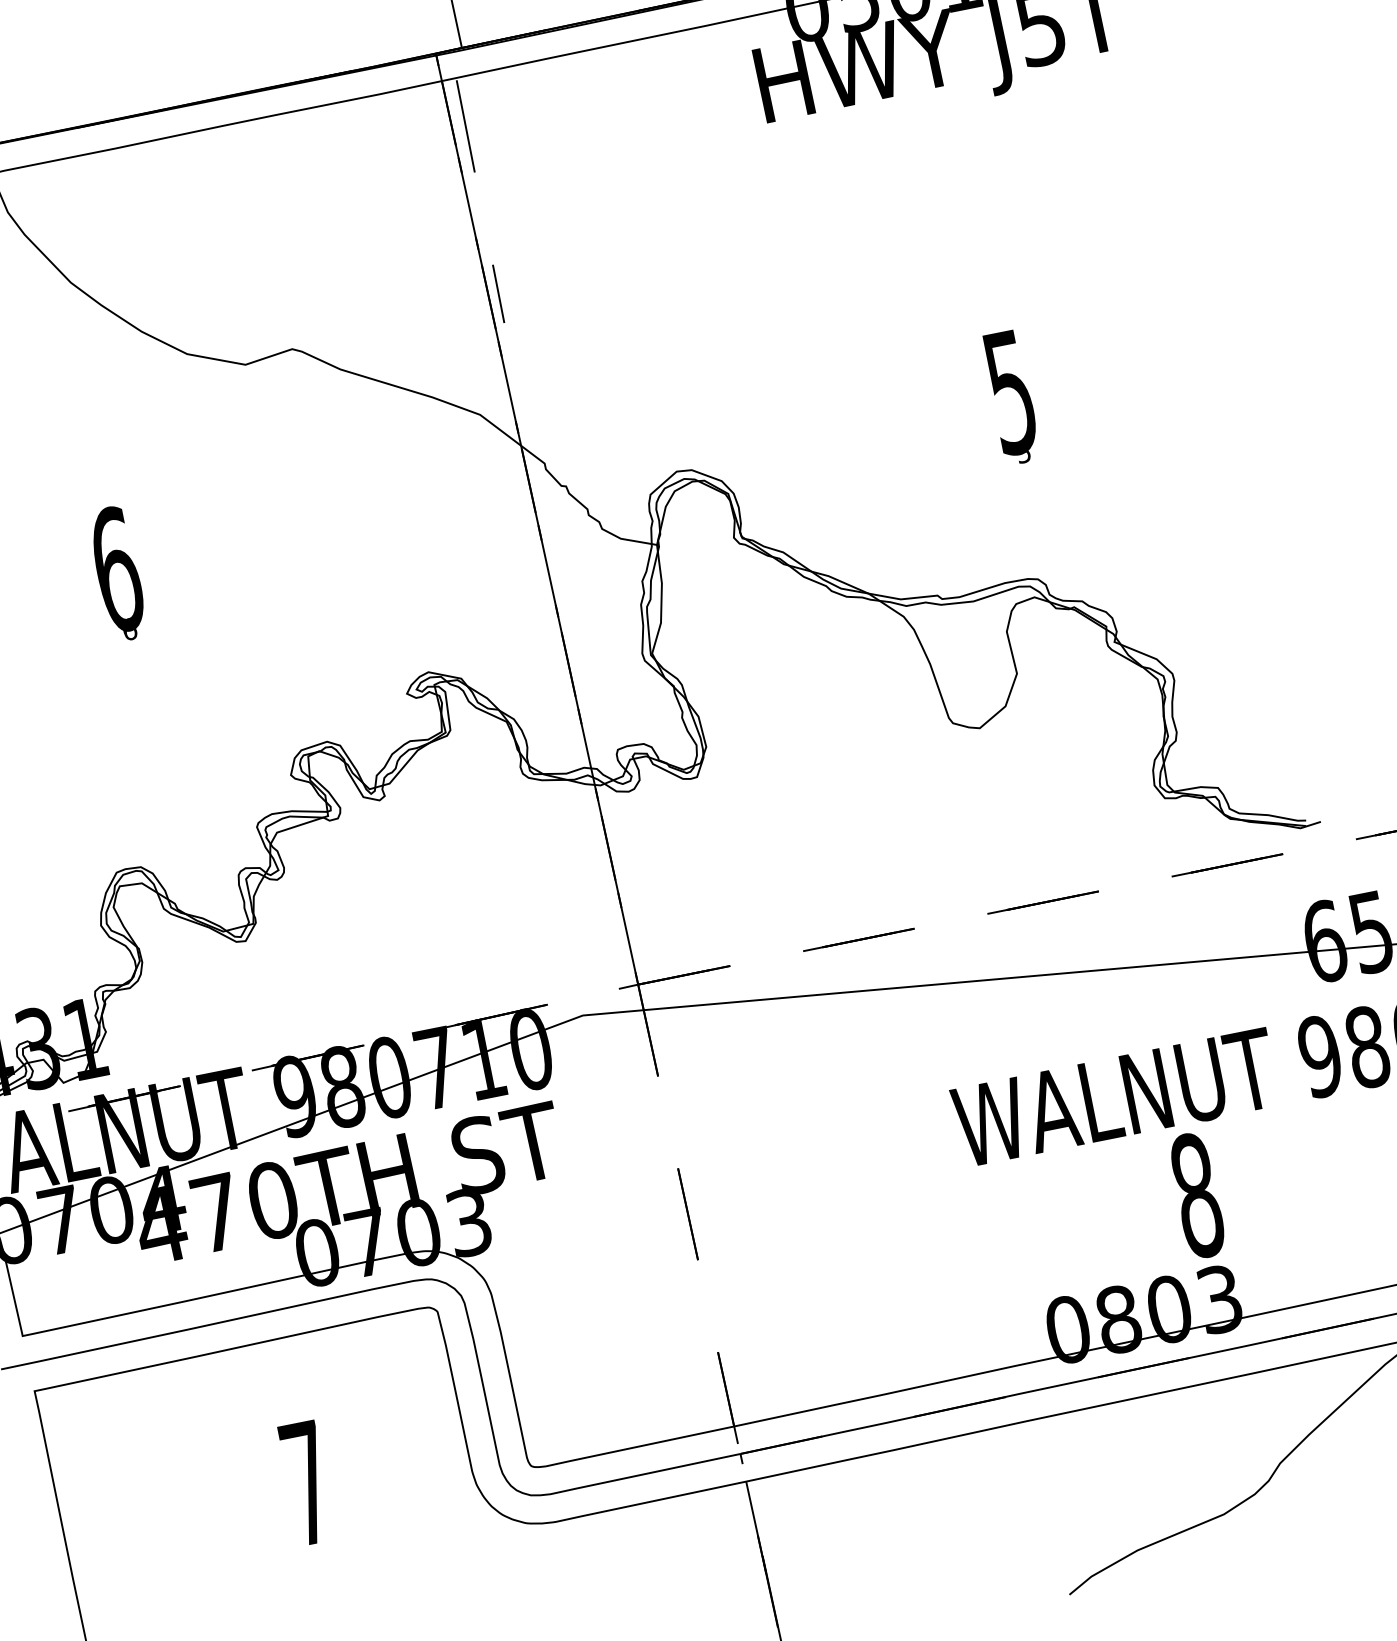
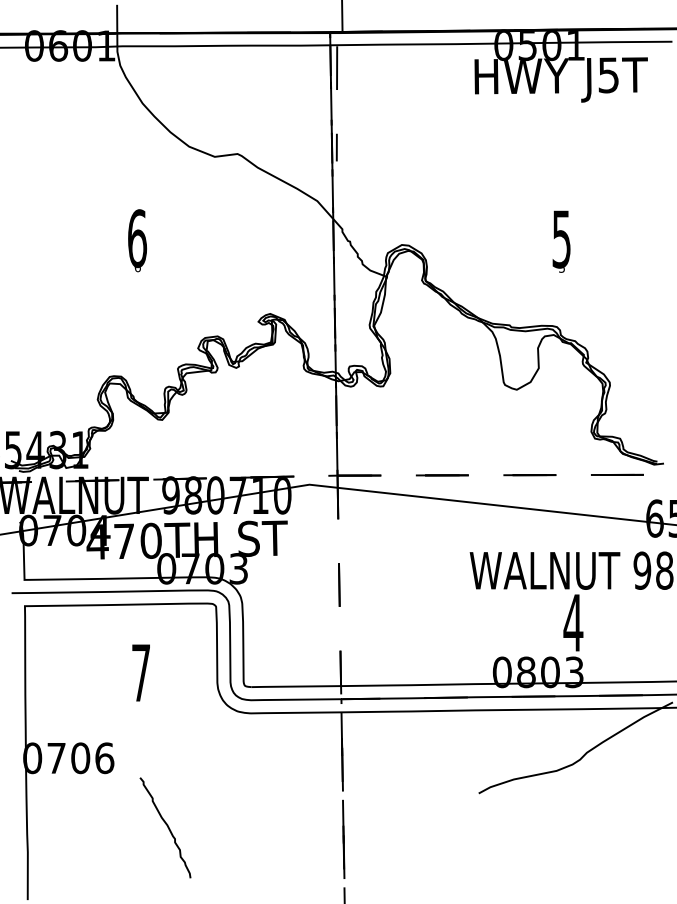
text: (1197, 1194) -> (573, 622), 8 -> 4

